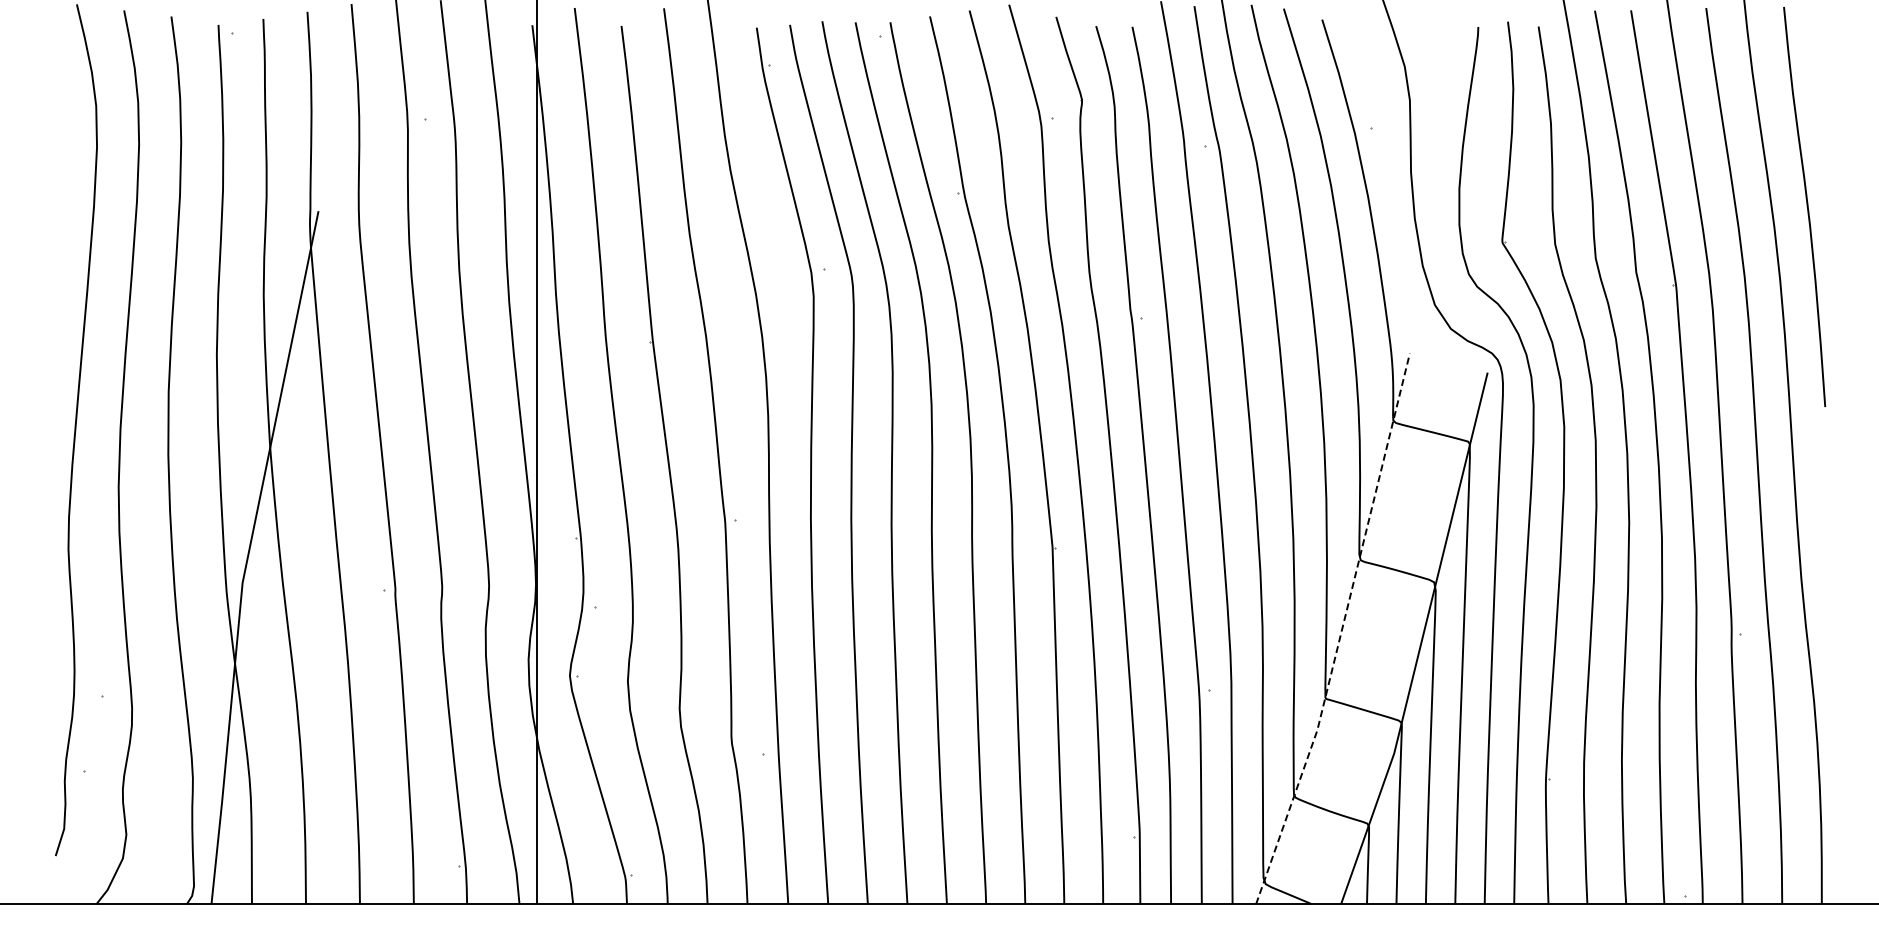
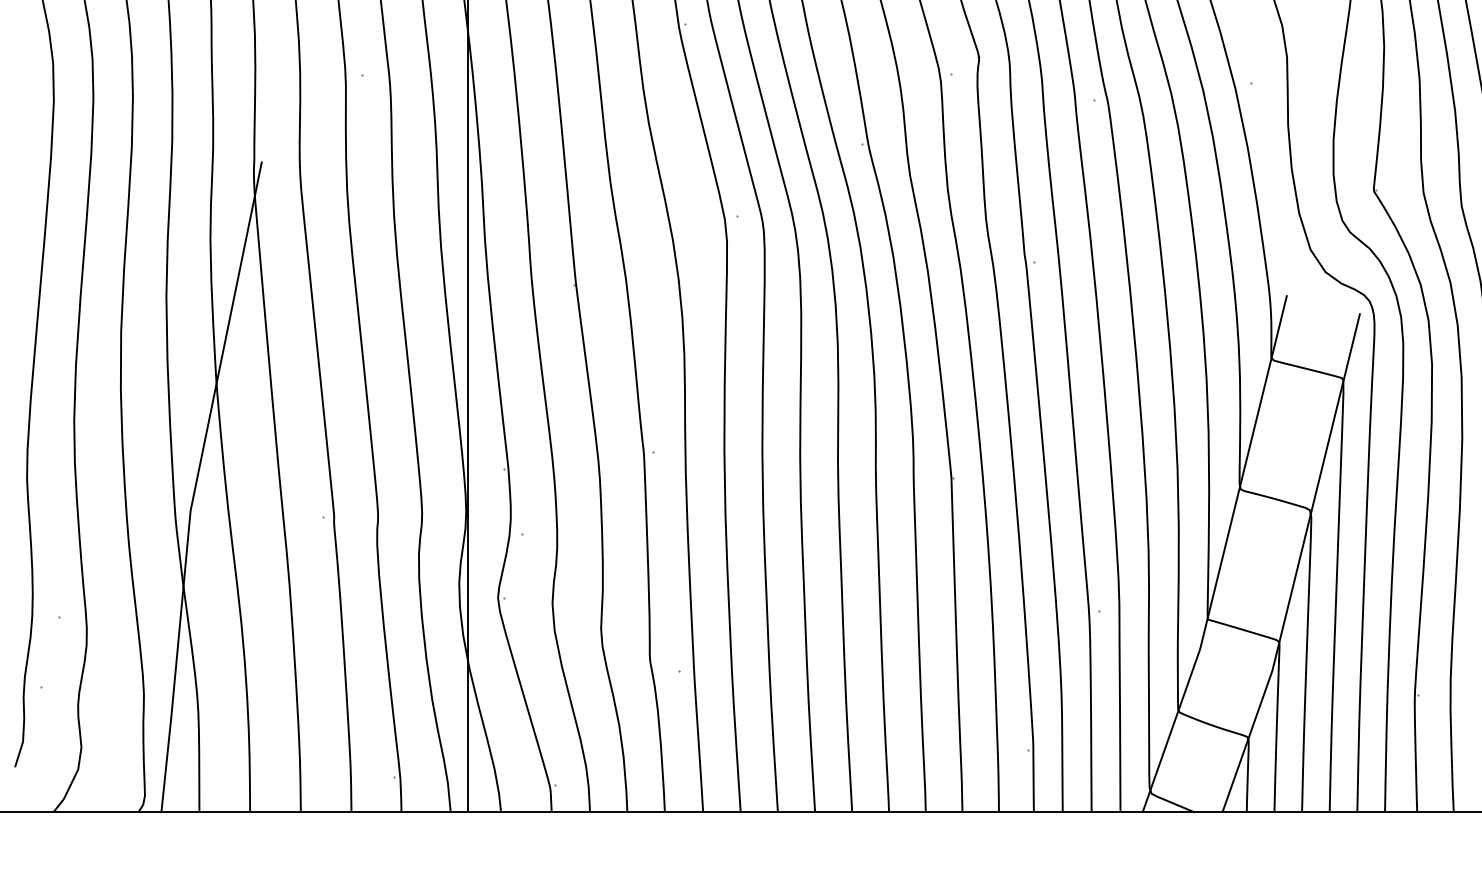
line: (1341, 631) -> (1222, 556), dashed -> solid

